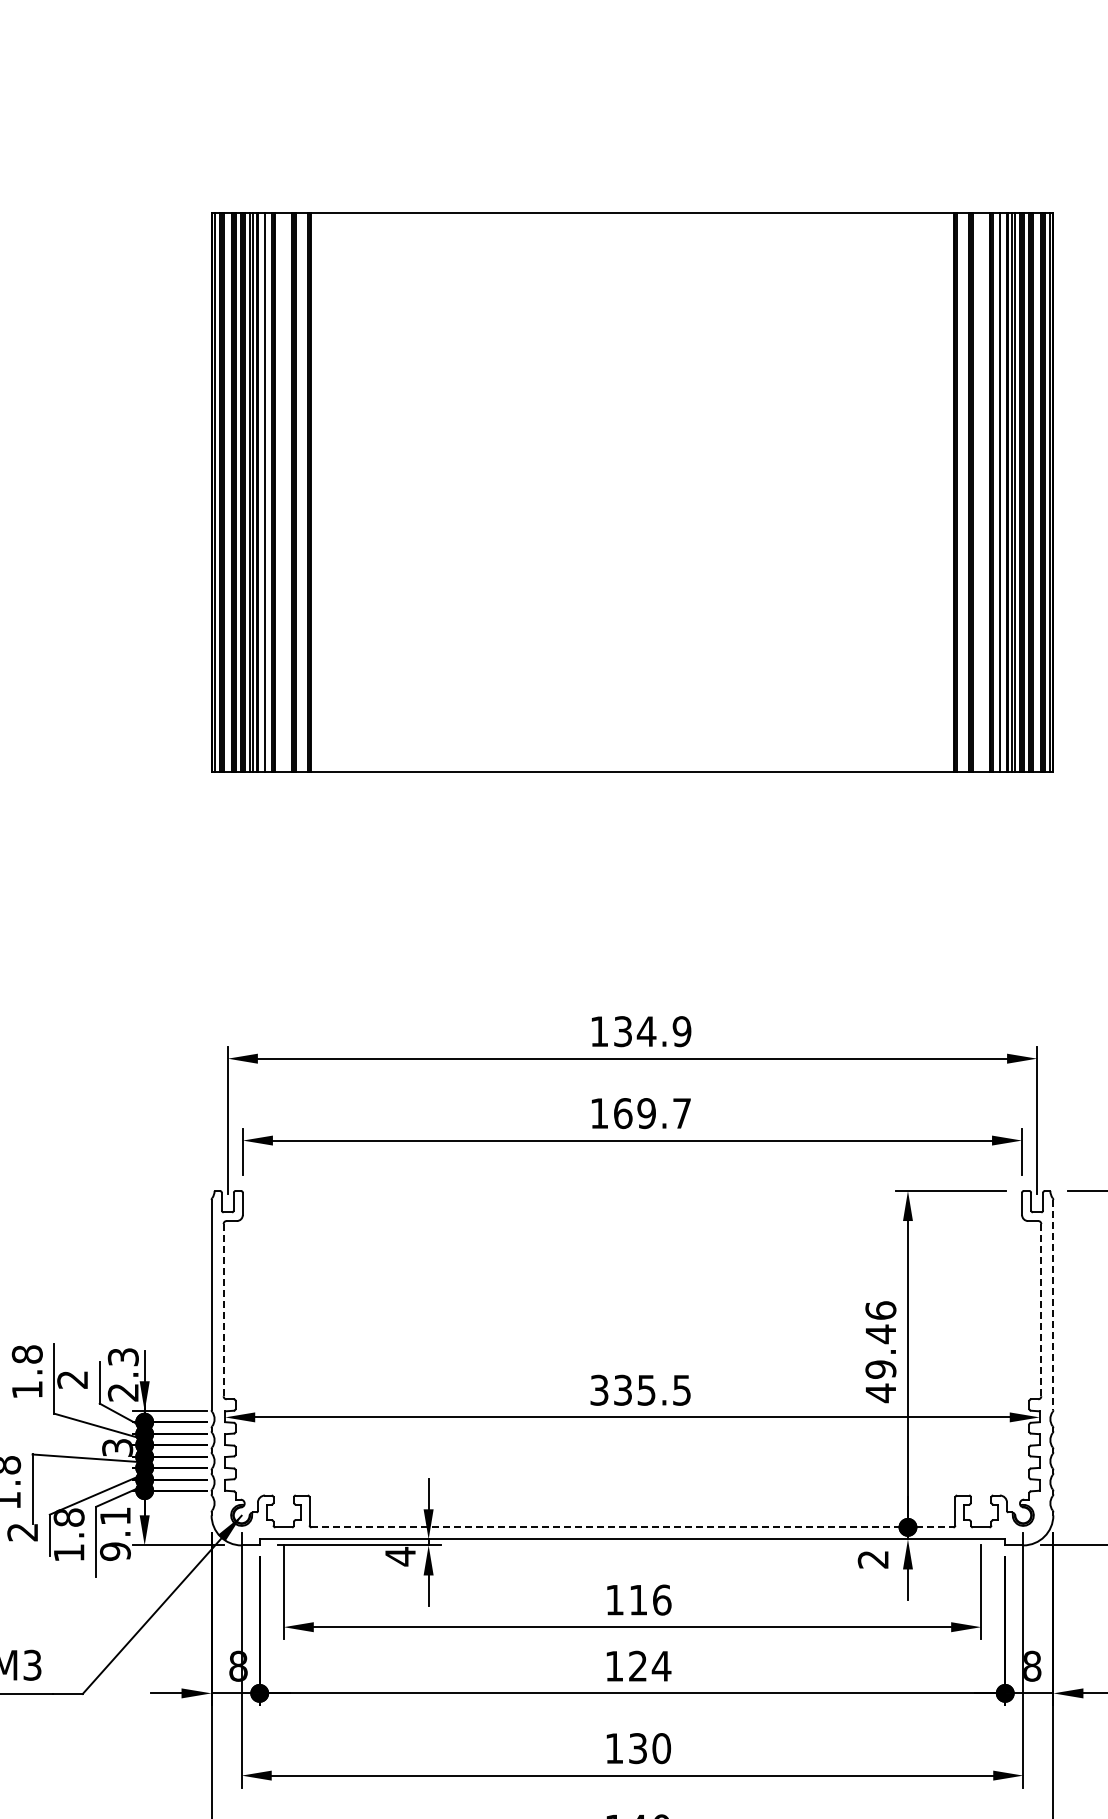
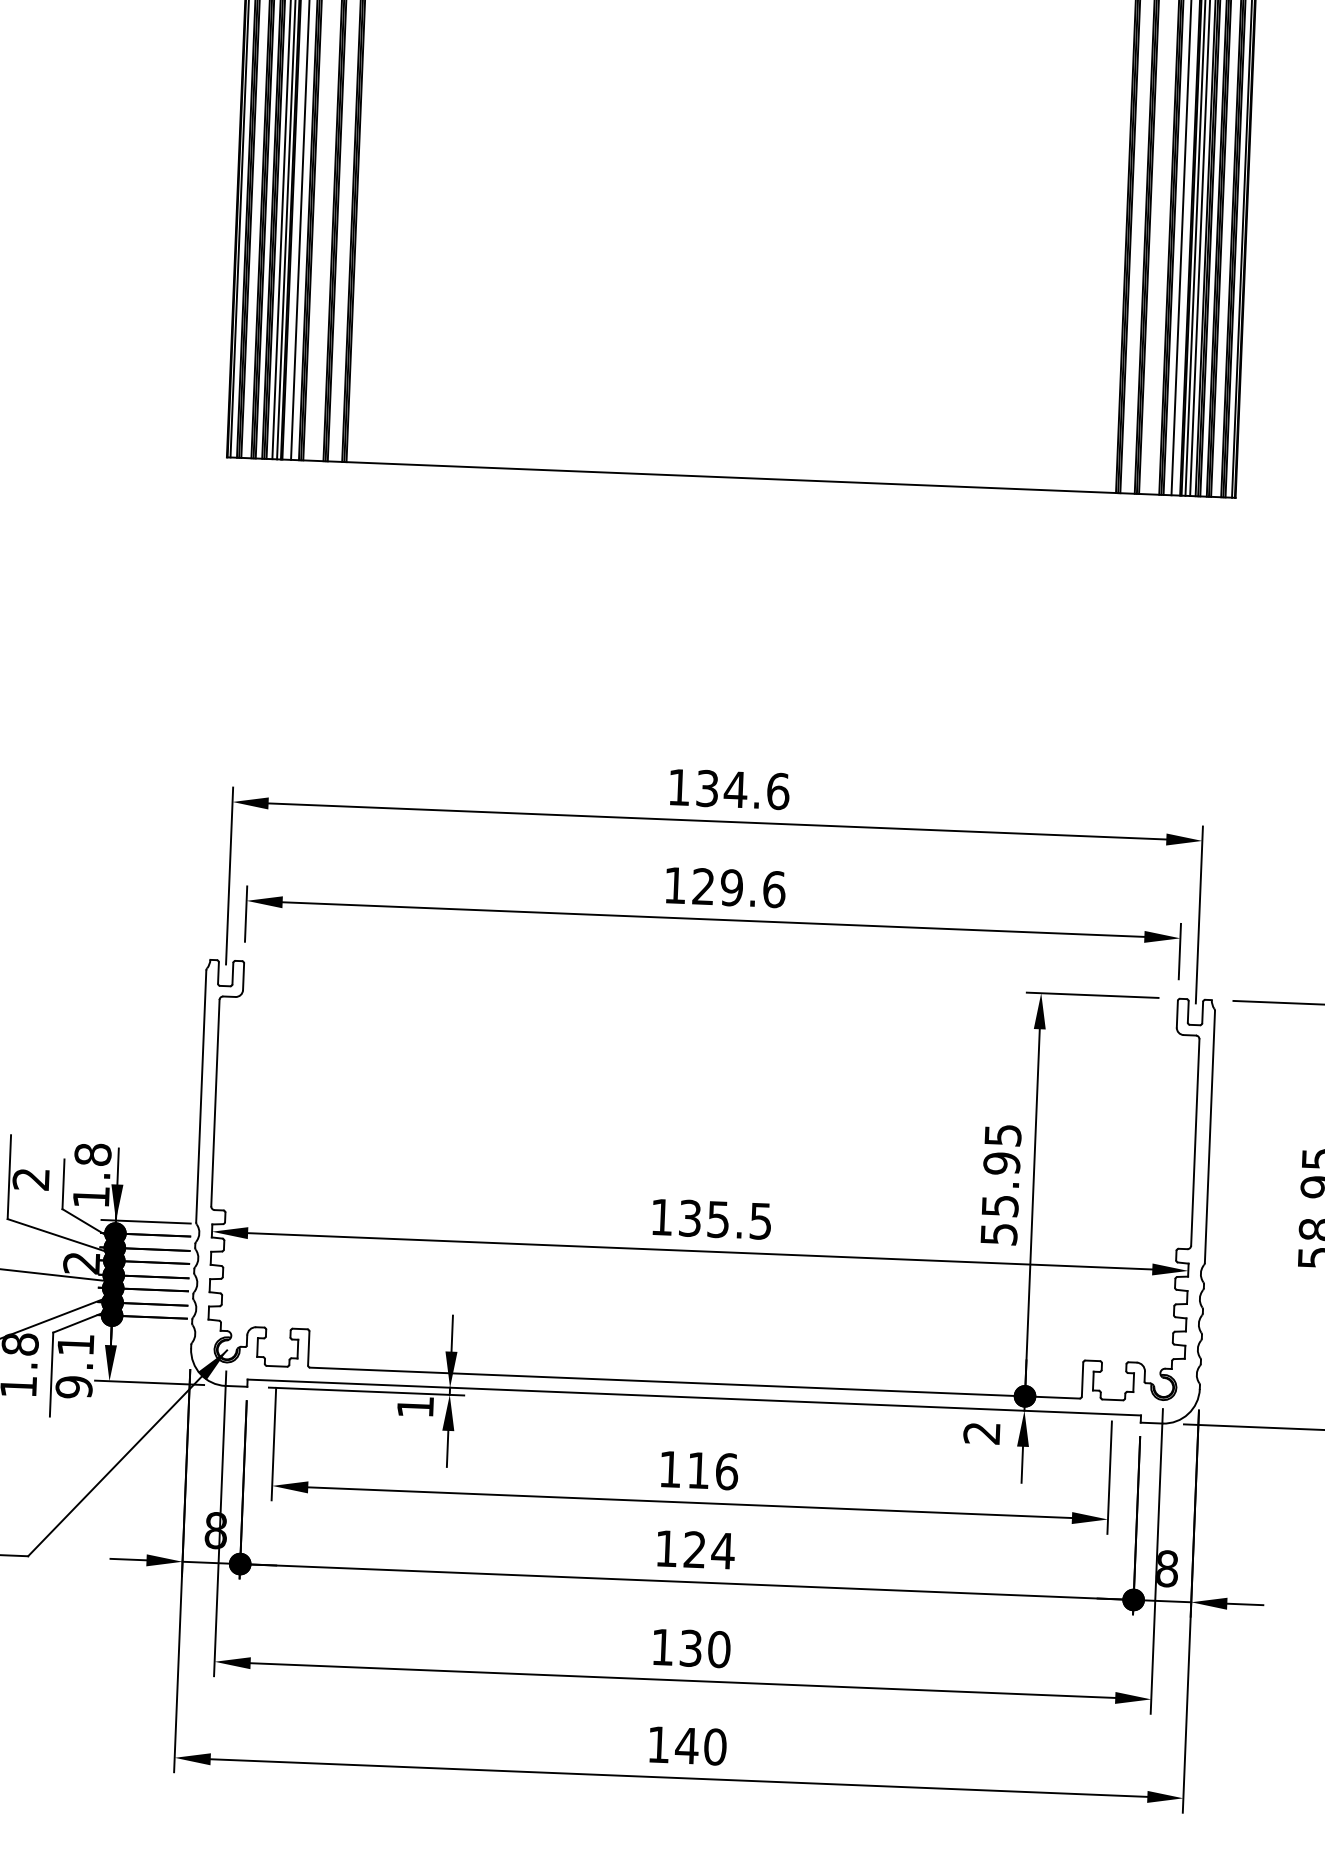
text: (681, 1031) -> (777, 791), 134.9 -> 134.6
text: (652, 1113) -> (738, 888), 169.7 -> 129.6
line: (1053, 1305) -> (1210, 1137), dashed -> solid
line: (1041, 1309) -> (1195, 1141), dashed -> solid
line: (223, 1310) -> (215, 1103), dashed -> solid
text: (880, 1352) -> (1000, 1185), 49.46 -> 55.95
text: (122, 1374) -> (91, 1175), 2.3 -> 1.8
text: (599, 1389) -> (662, 1216), 335.5 -> 135.5
text: (117, 1447) -> (81, 1262), 3 -> 2
line: (632, 1527) -> (694, 1383), dashed -> solid
text: (400, 1556) -> (415, 1406), 4 -> 1

